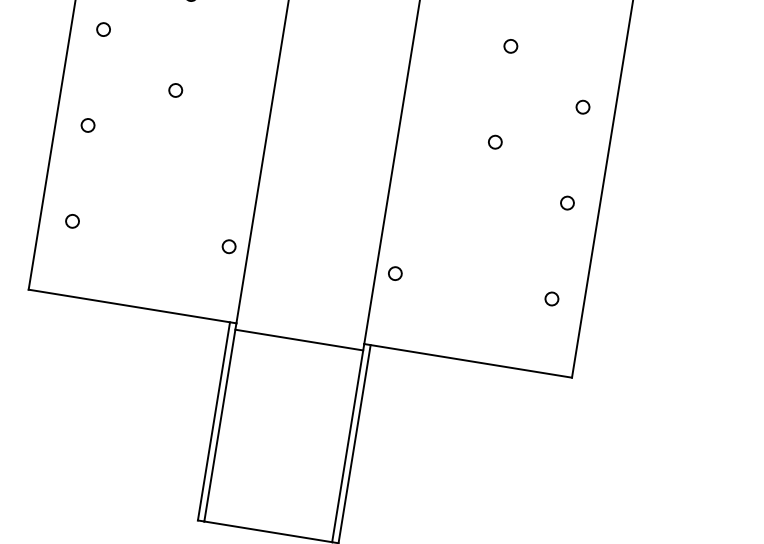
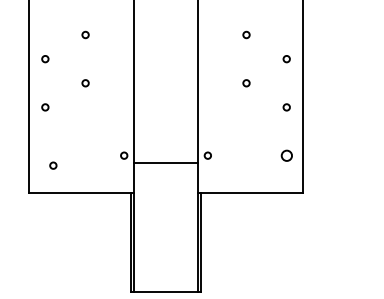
circle: (72, 221) -> (53, 165), moved
circle: (551, 298) -> (286, 155), size x1.6
line: (298, 339) -> (165, 162), moved

